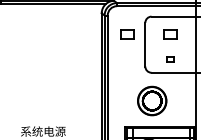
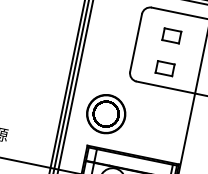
part: (127, 34) -> (115, 24), removed
part: (170, 59) -> (165, 69), size x1.67
part: (152, 100) -> (106, 113), moved

